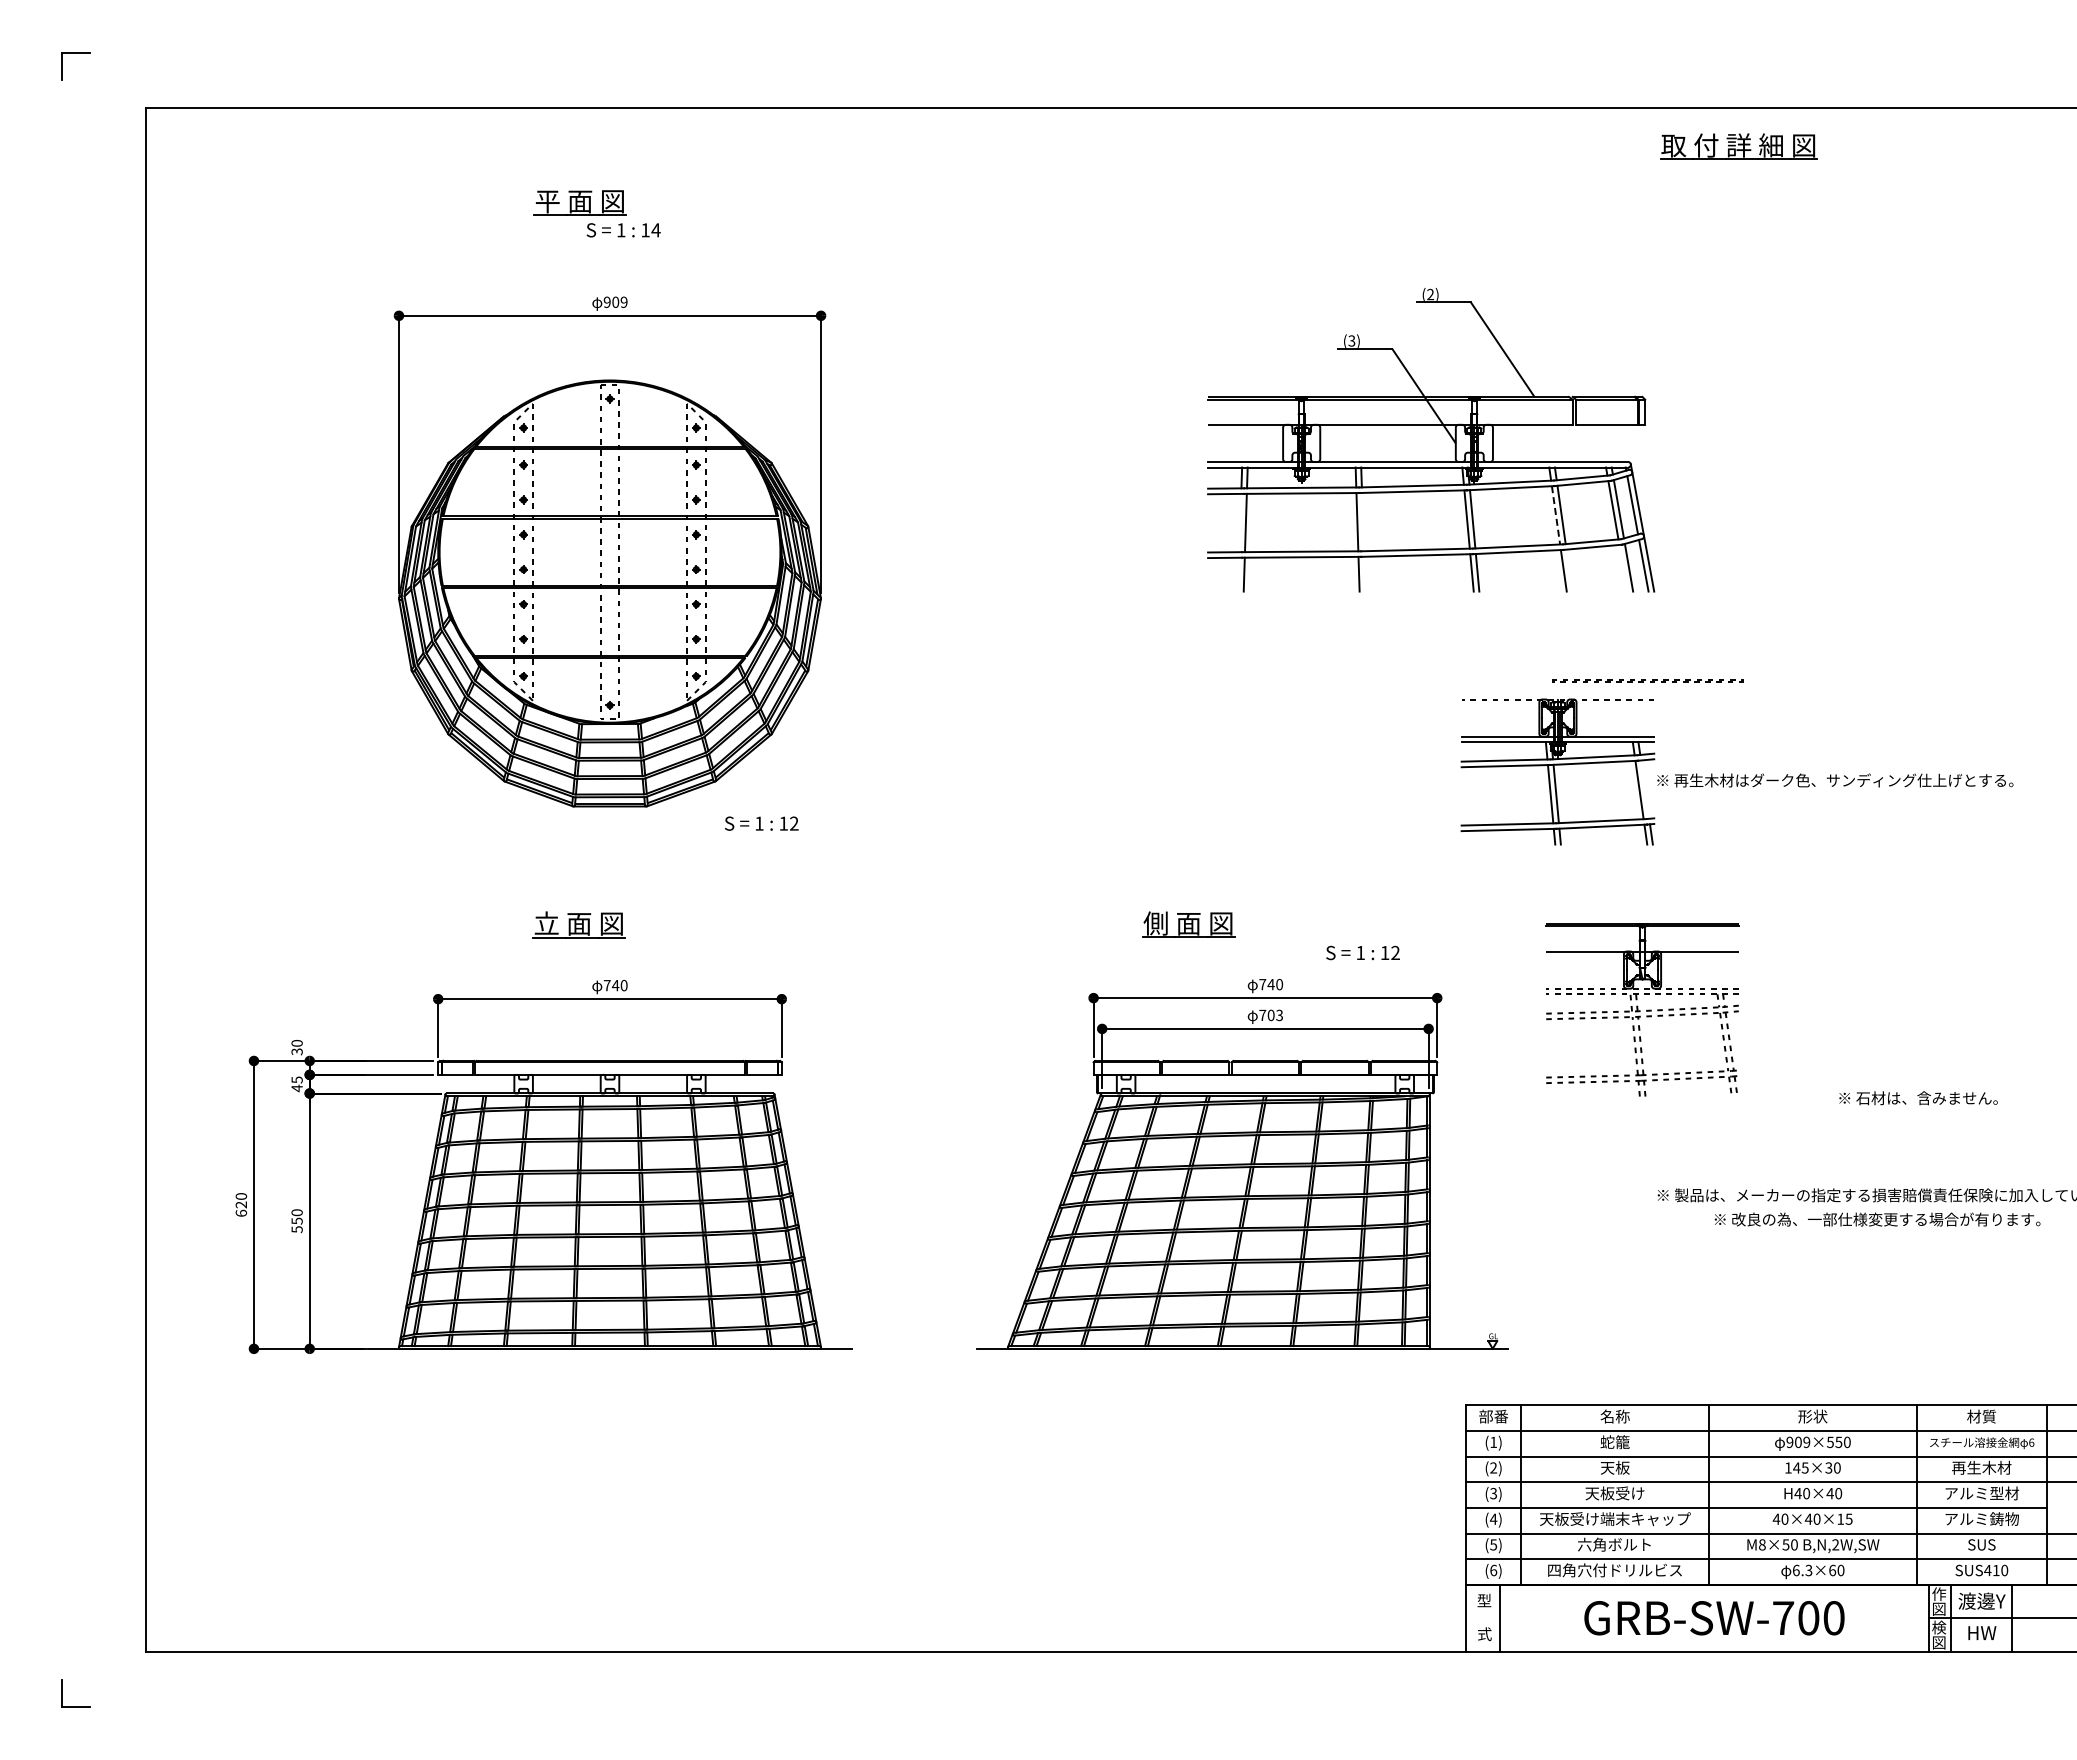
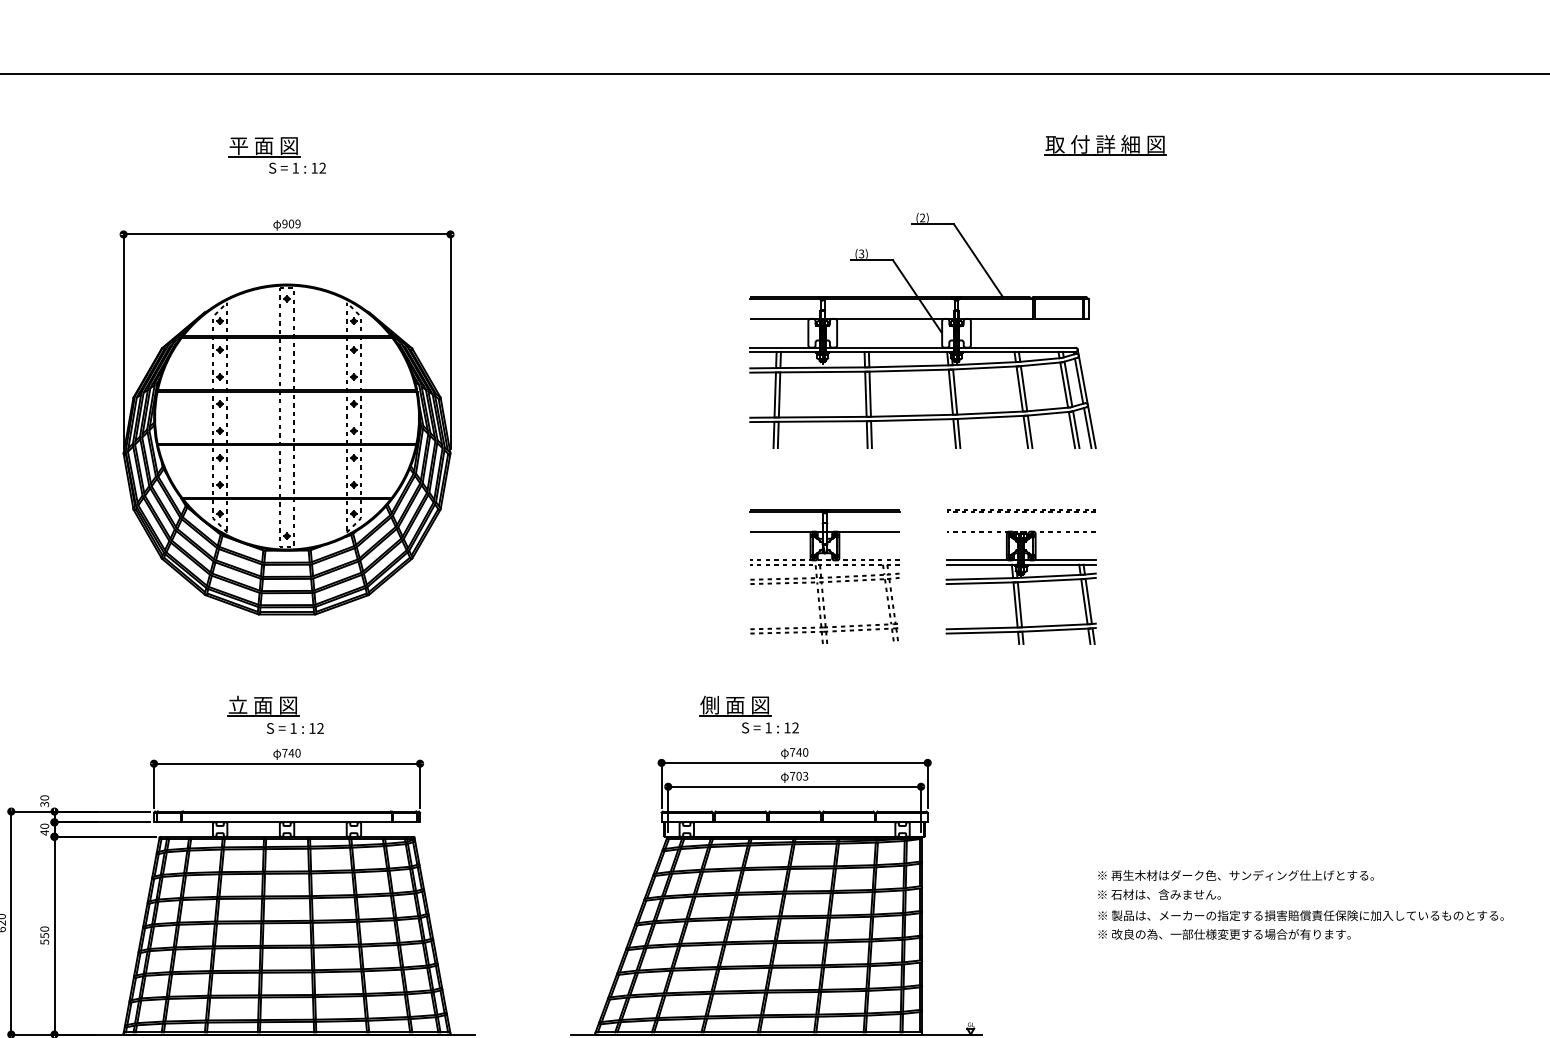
part: (1738, 146) -> (1105, 145), moved
text: (655, 230) -> (322, 168), 14 -> 12
line: (1556, 515) -> (1020, 389), dashed -> solid
line: (1362, 521) -> (869, 393), added
line: (1240, 522) -> (775, 394), added
line: (1623, 567) -> (1072, 429), added
line: (1569, 570) -> (1030, 431), added
line: (1364, 573) -> (871, 434), added
line: (1238, 574) -> (773, 434), added
part: (1647, 680) -> (1020, 510), moved
text: (1835, 780) -> (1236, 875), moved
line: (1645, 789) -> (1089, 601), added
text: (761, 823) -> (295, 728), moved
text: (1362, 952) -> (769, 727), moved
part: (1642, 1009) -> (824, 576), moved
text: (296, 1079) -> (44, 825), 45 -> 40
text: (1918, 1098) -> (1159, 894), moved
text: (1877, 1219) -> (1224, 934), moved

